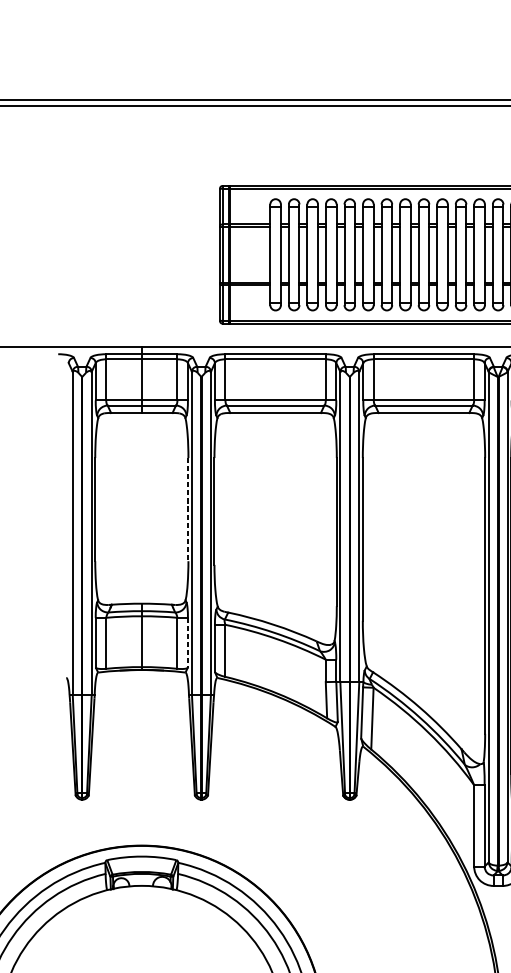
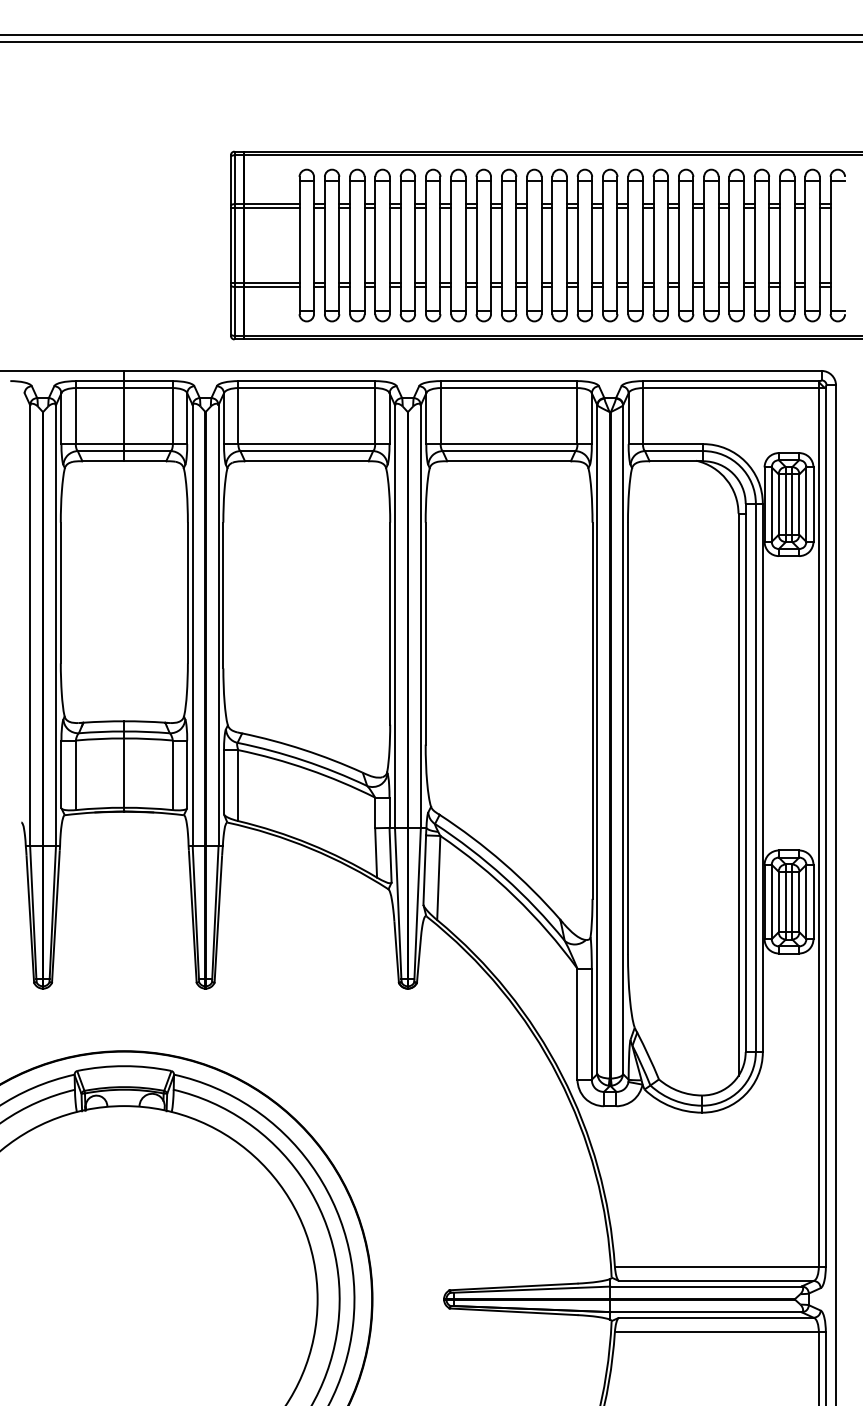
line: (188, 509) -> (187, 593), dashed -> solid
line: (188, 642) -> (187, 774), dashed -> solid

